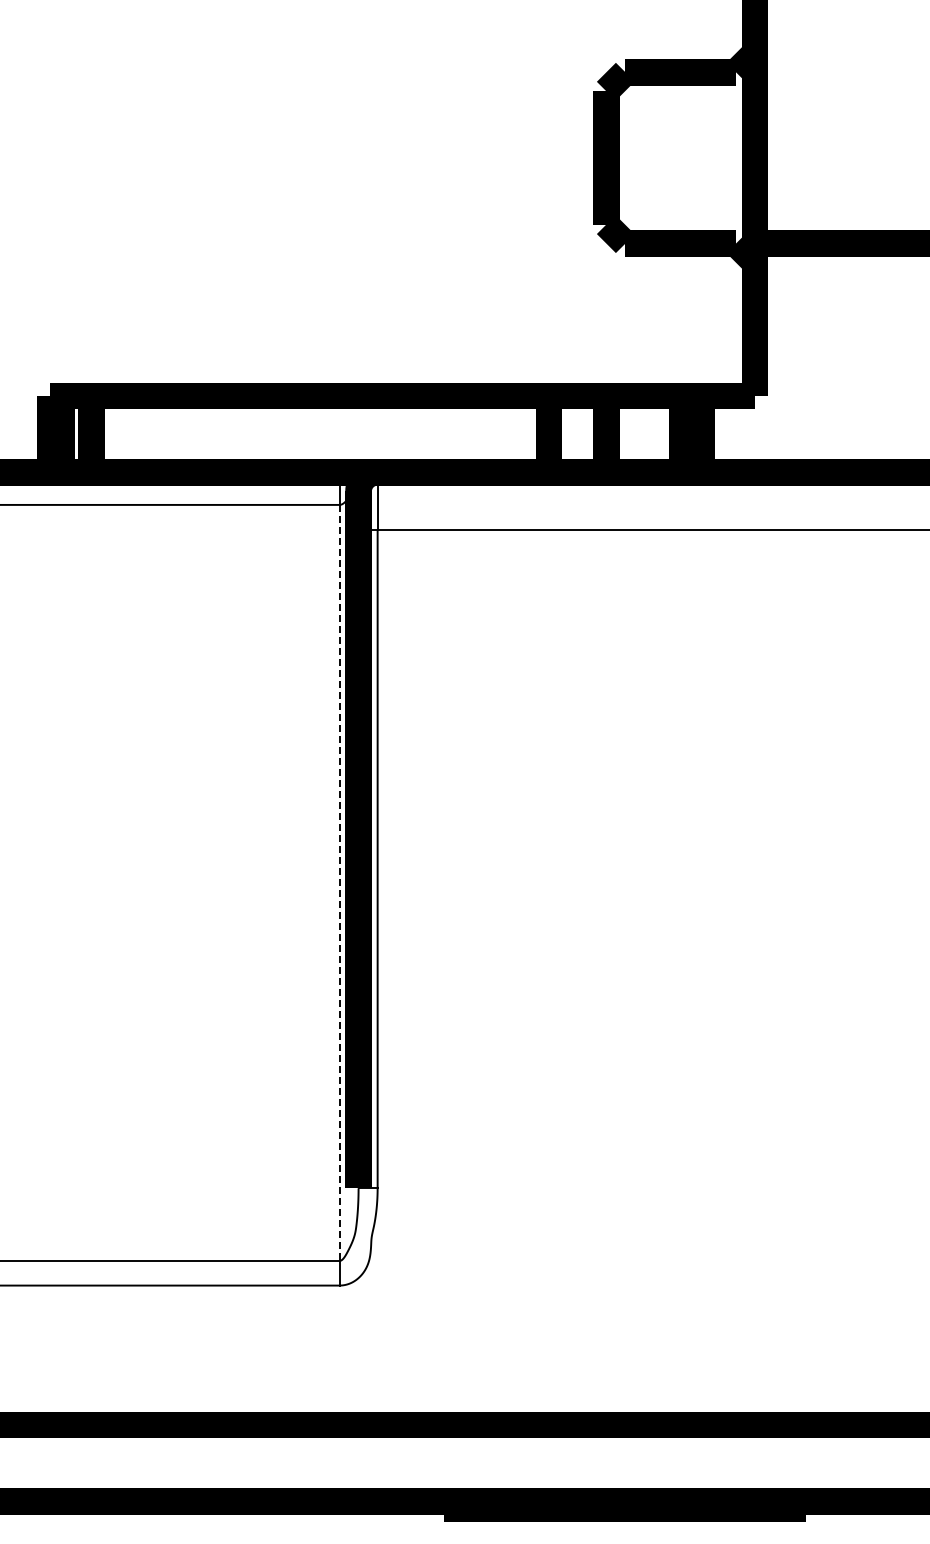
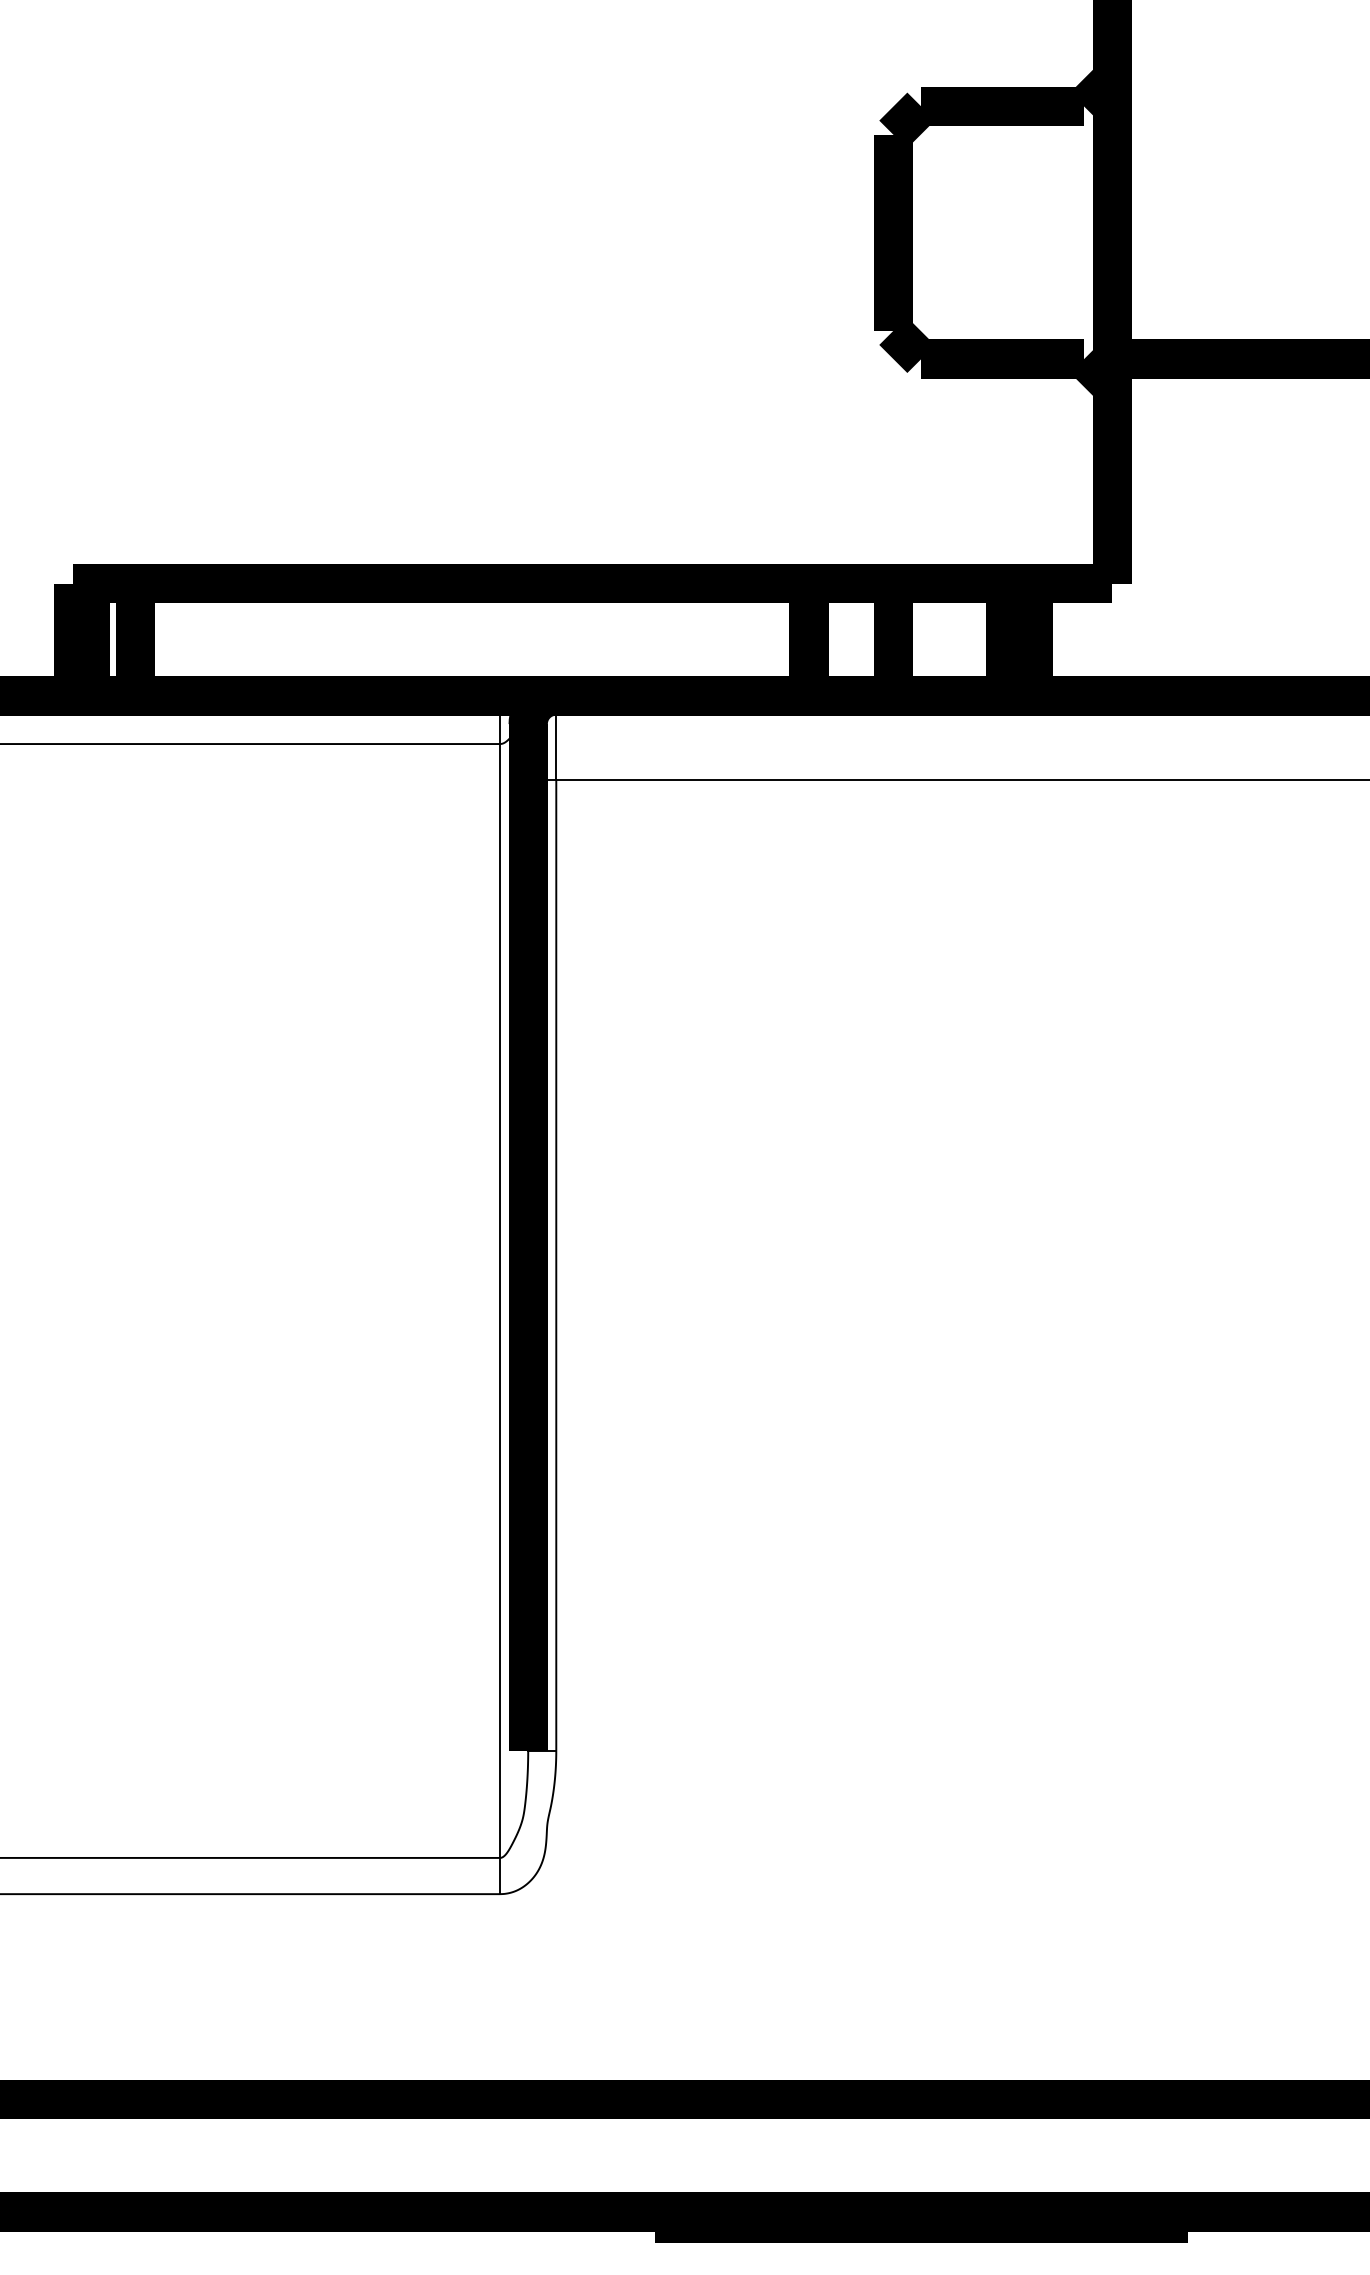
line: (339, 883) -> (500, 1301), dashed -> solid

